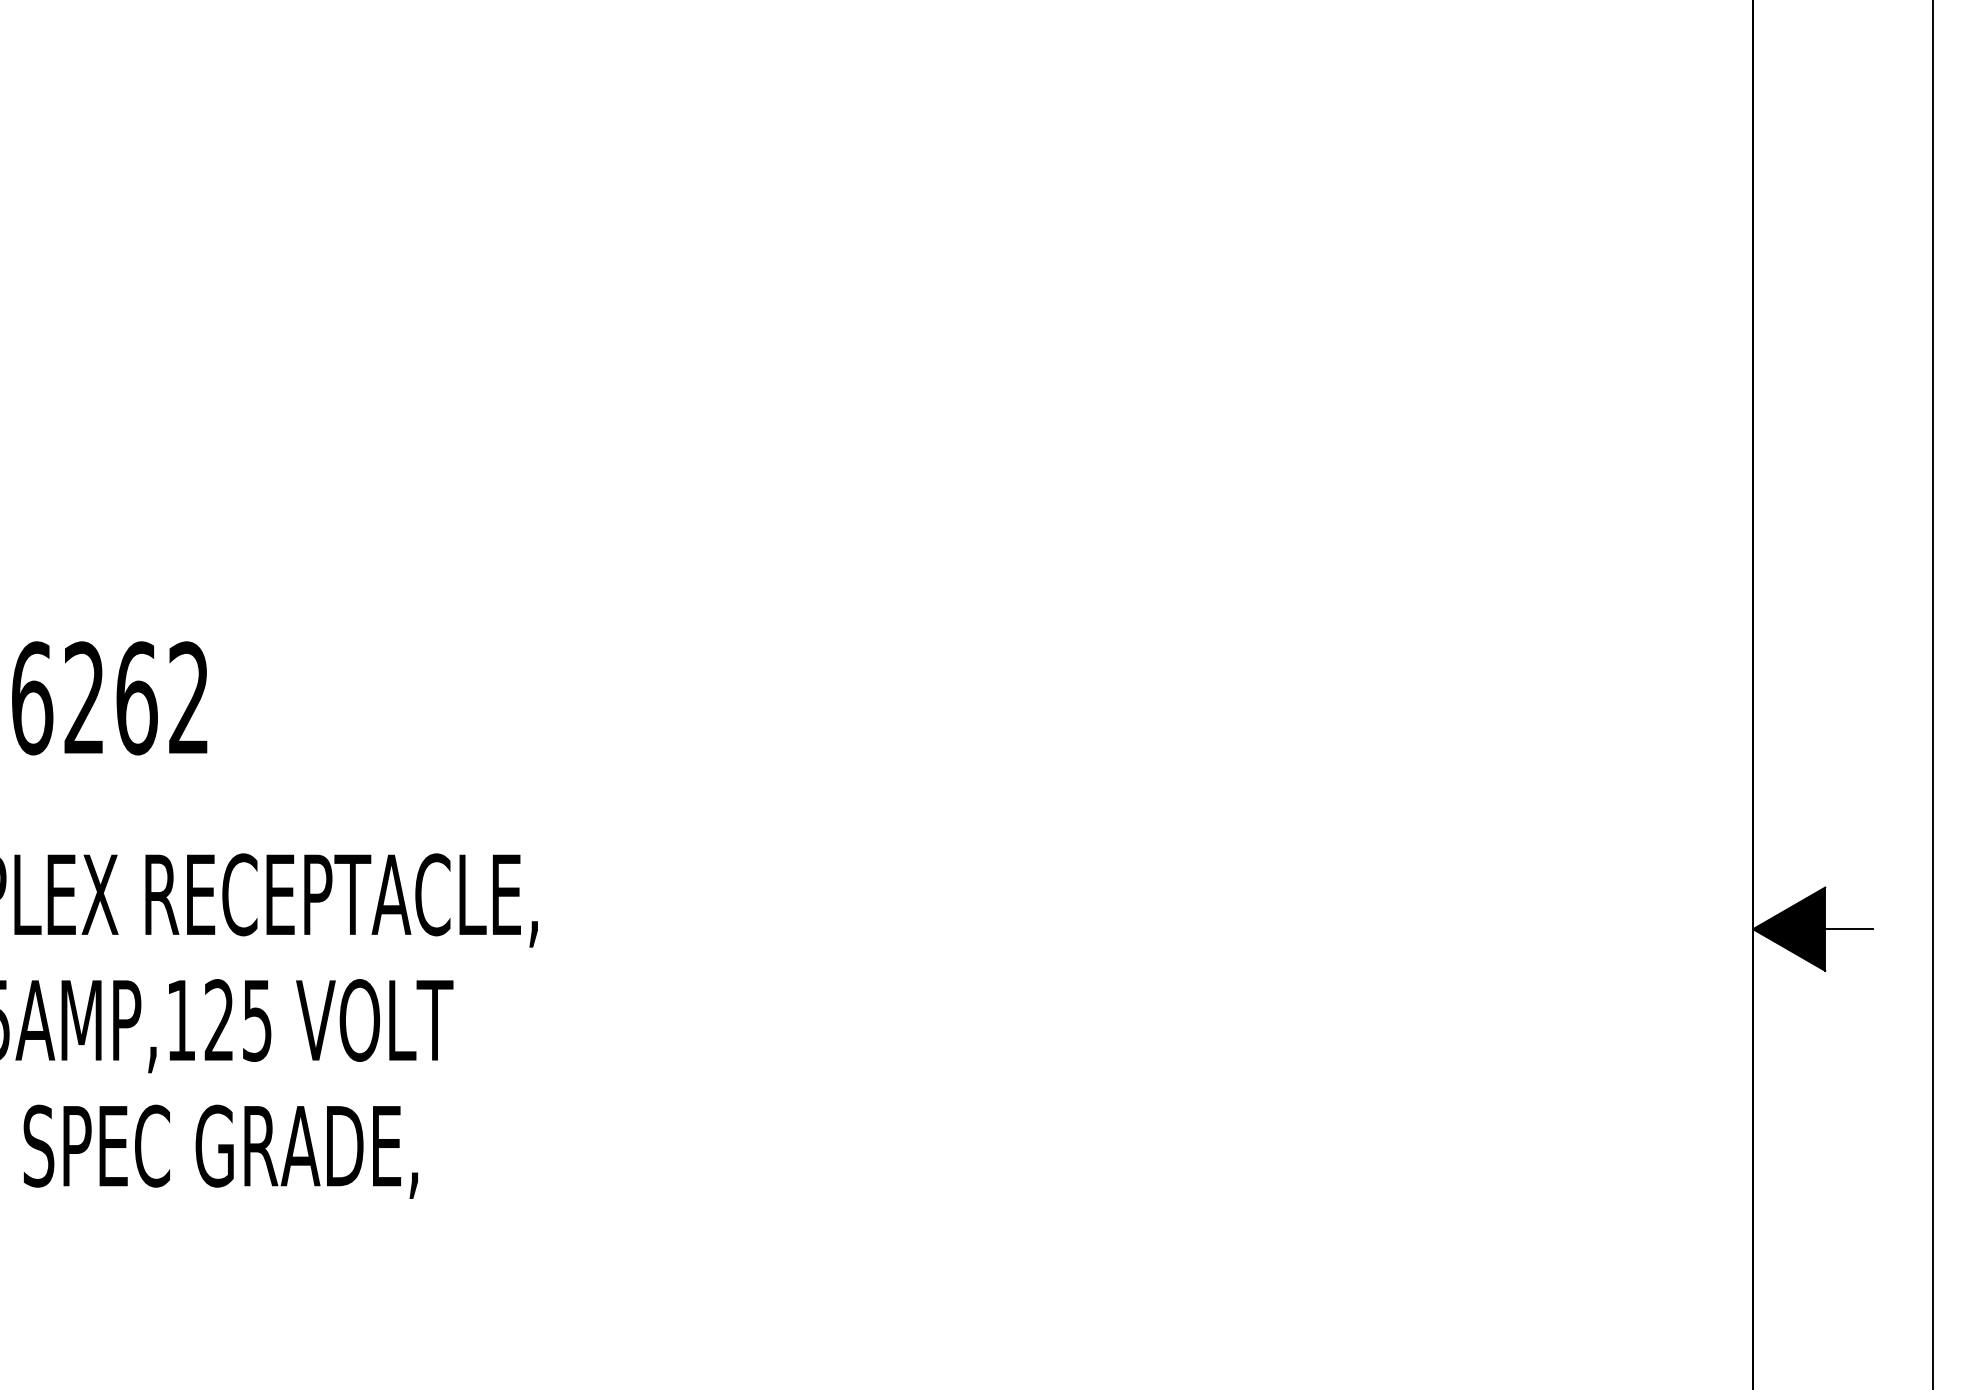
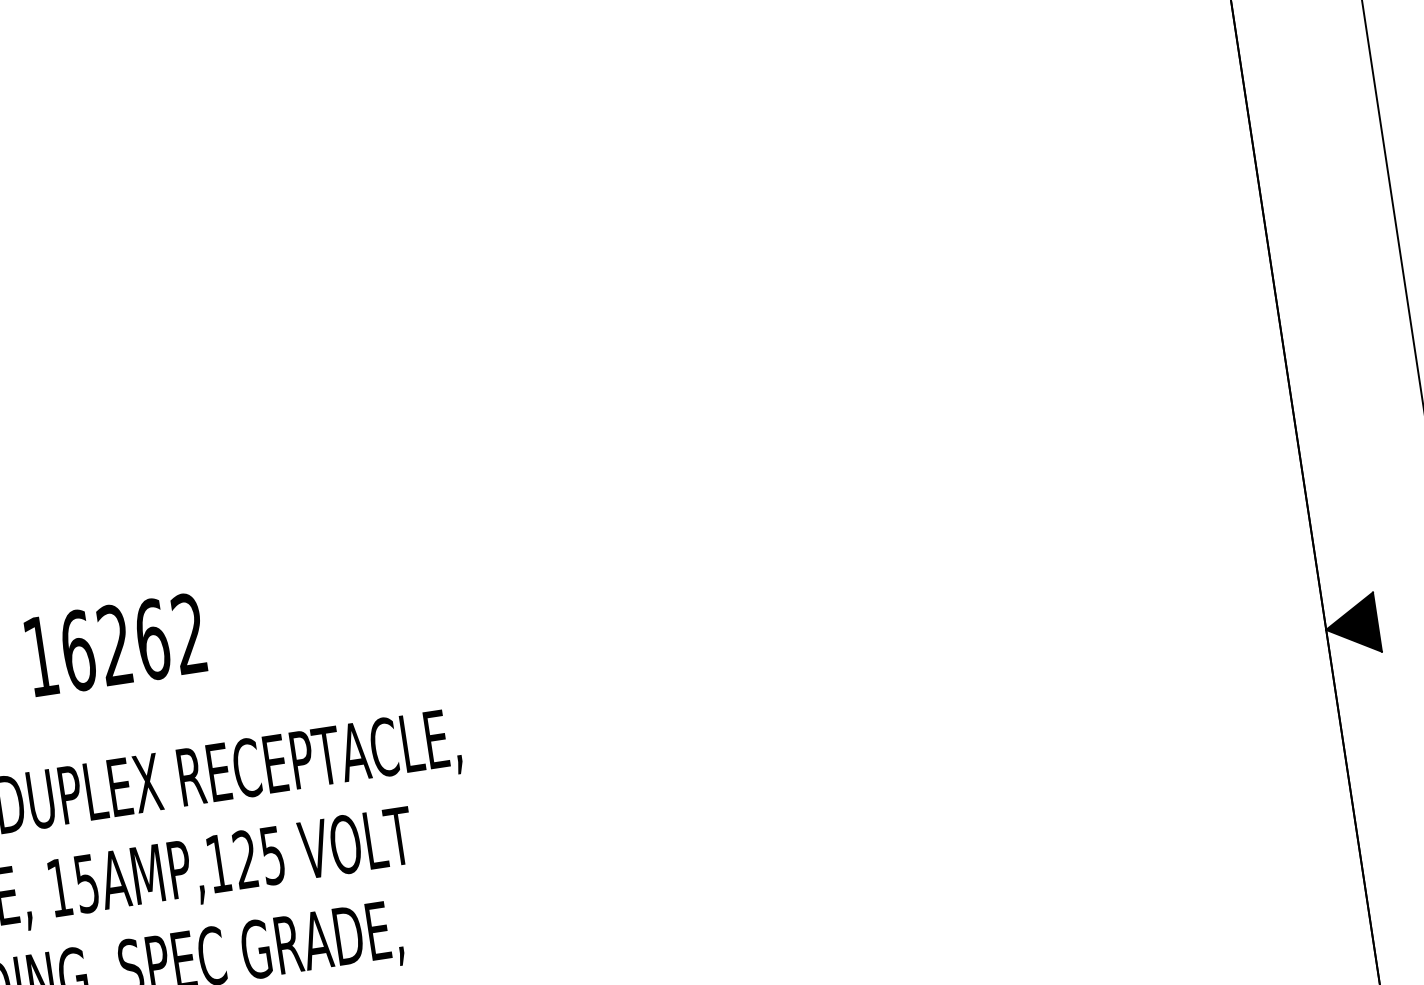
line: (1849, 929) -> (1394, 619), removed

